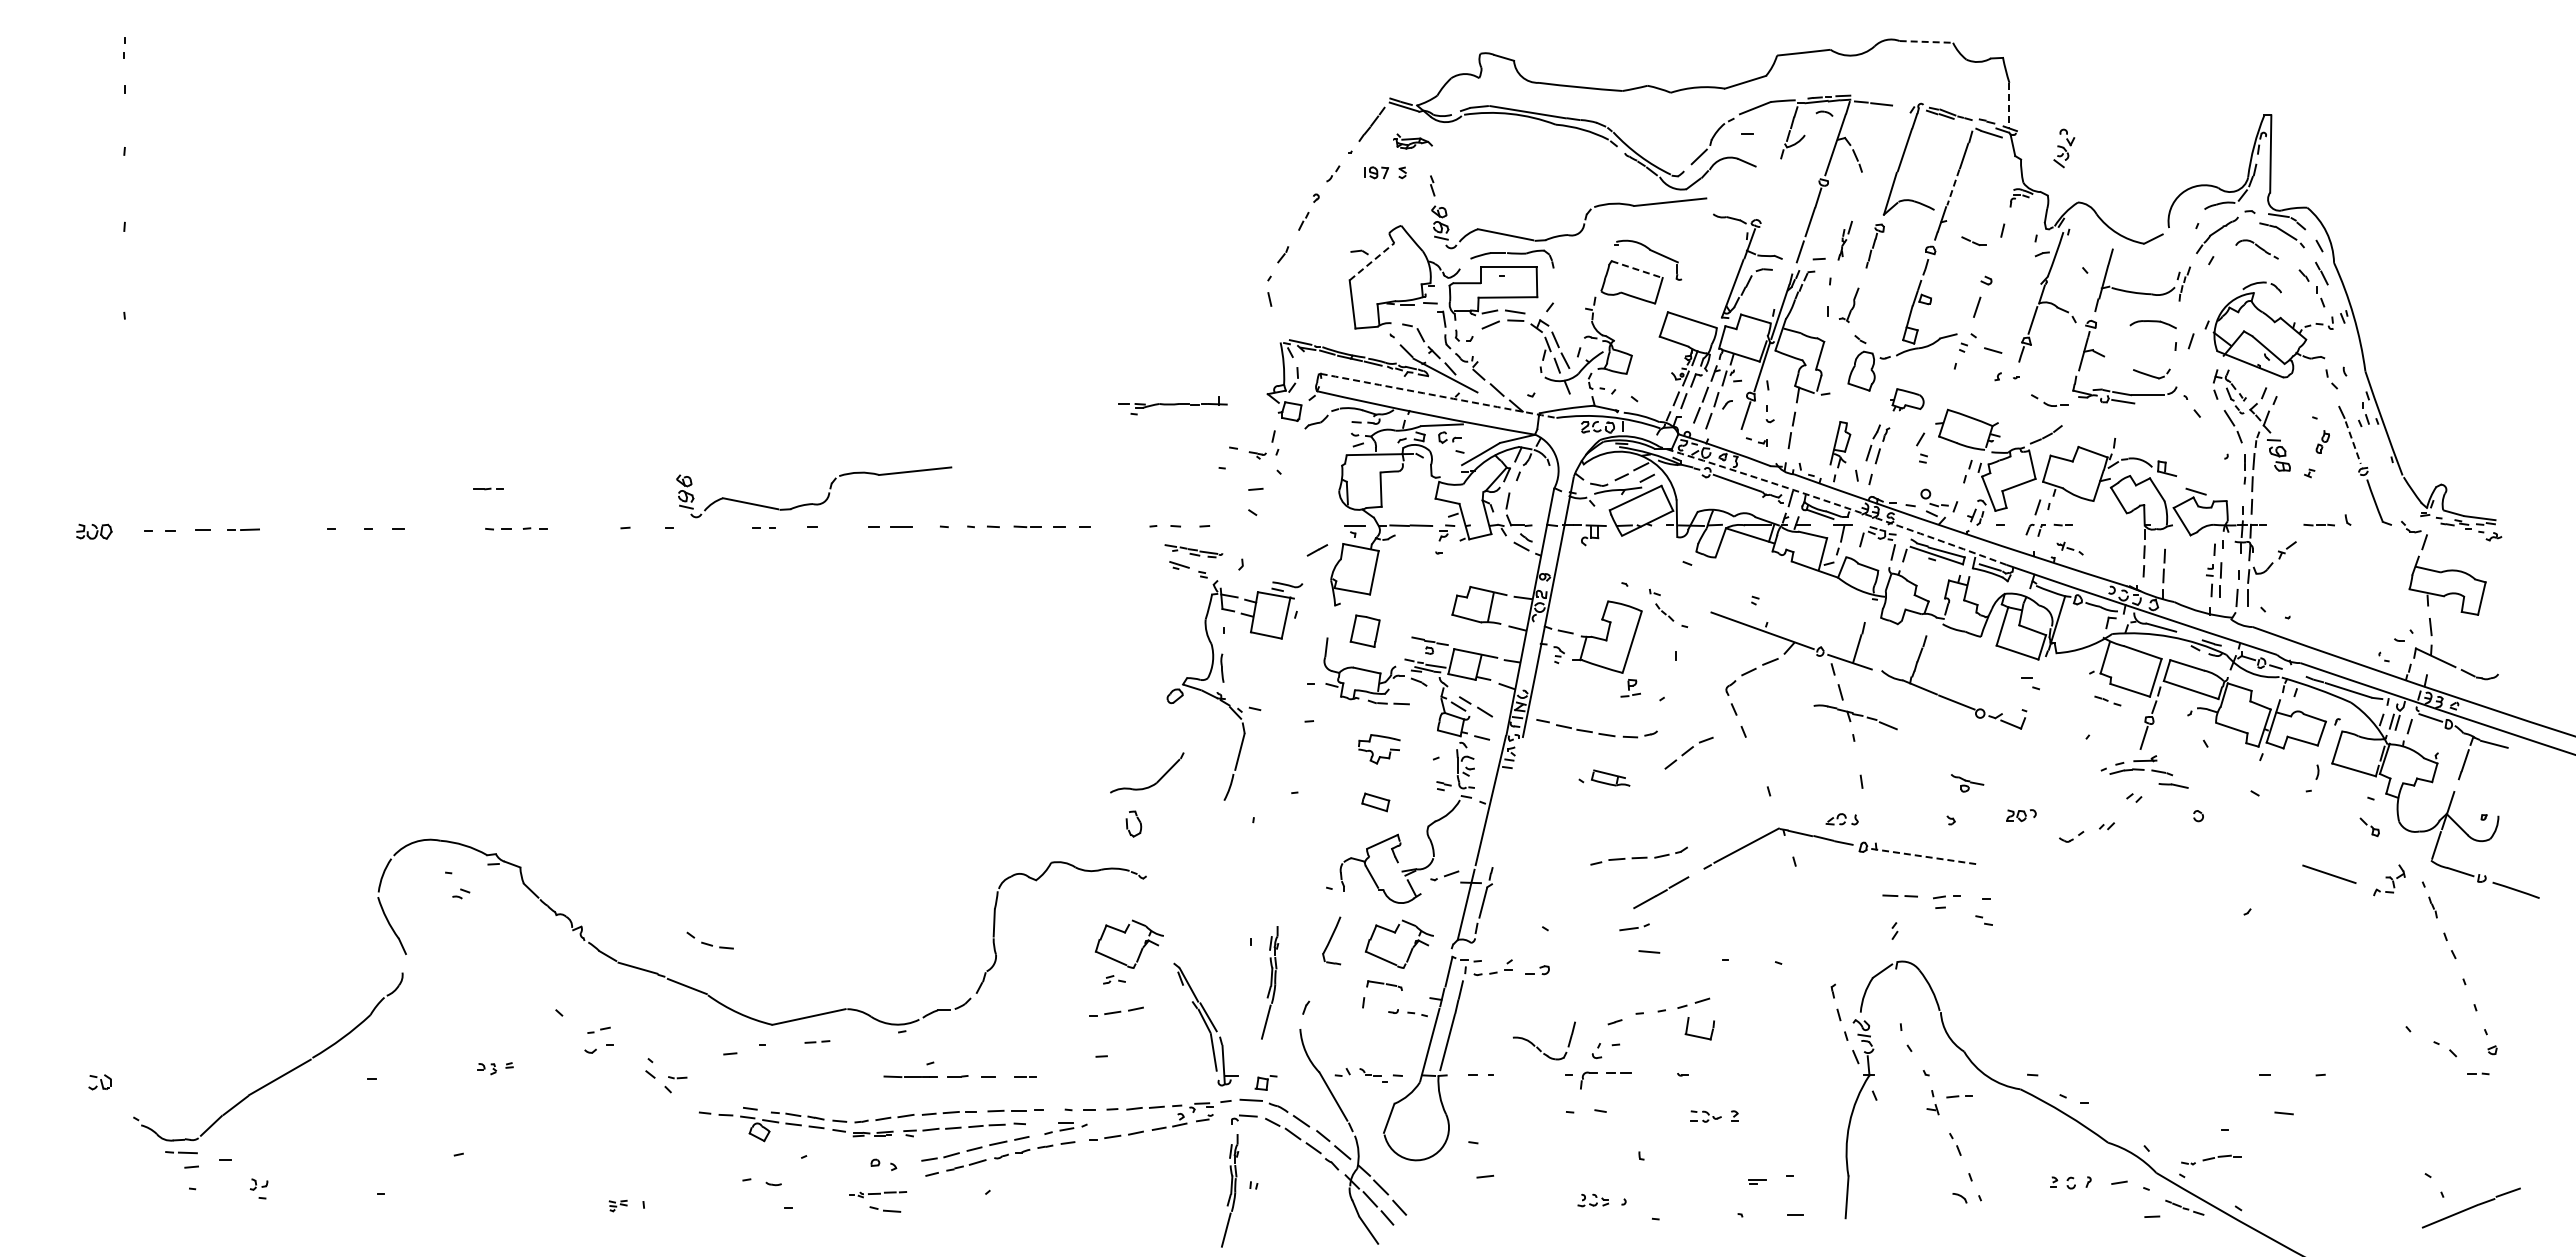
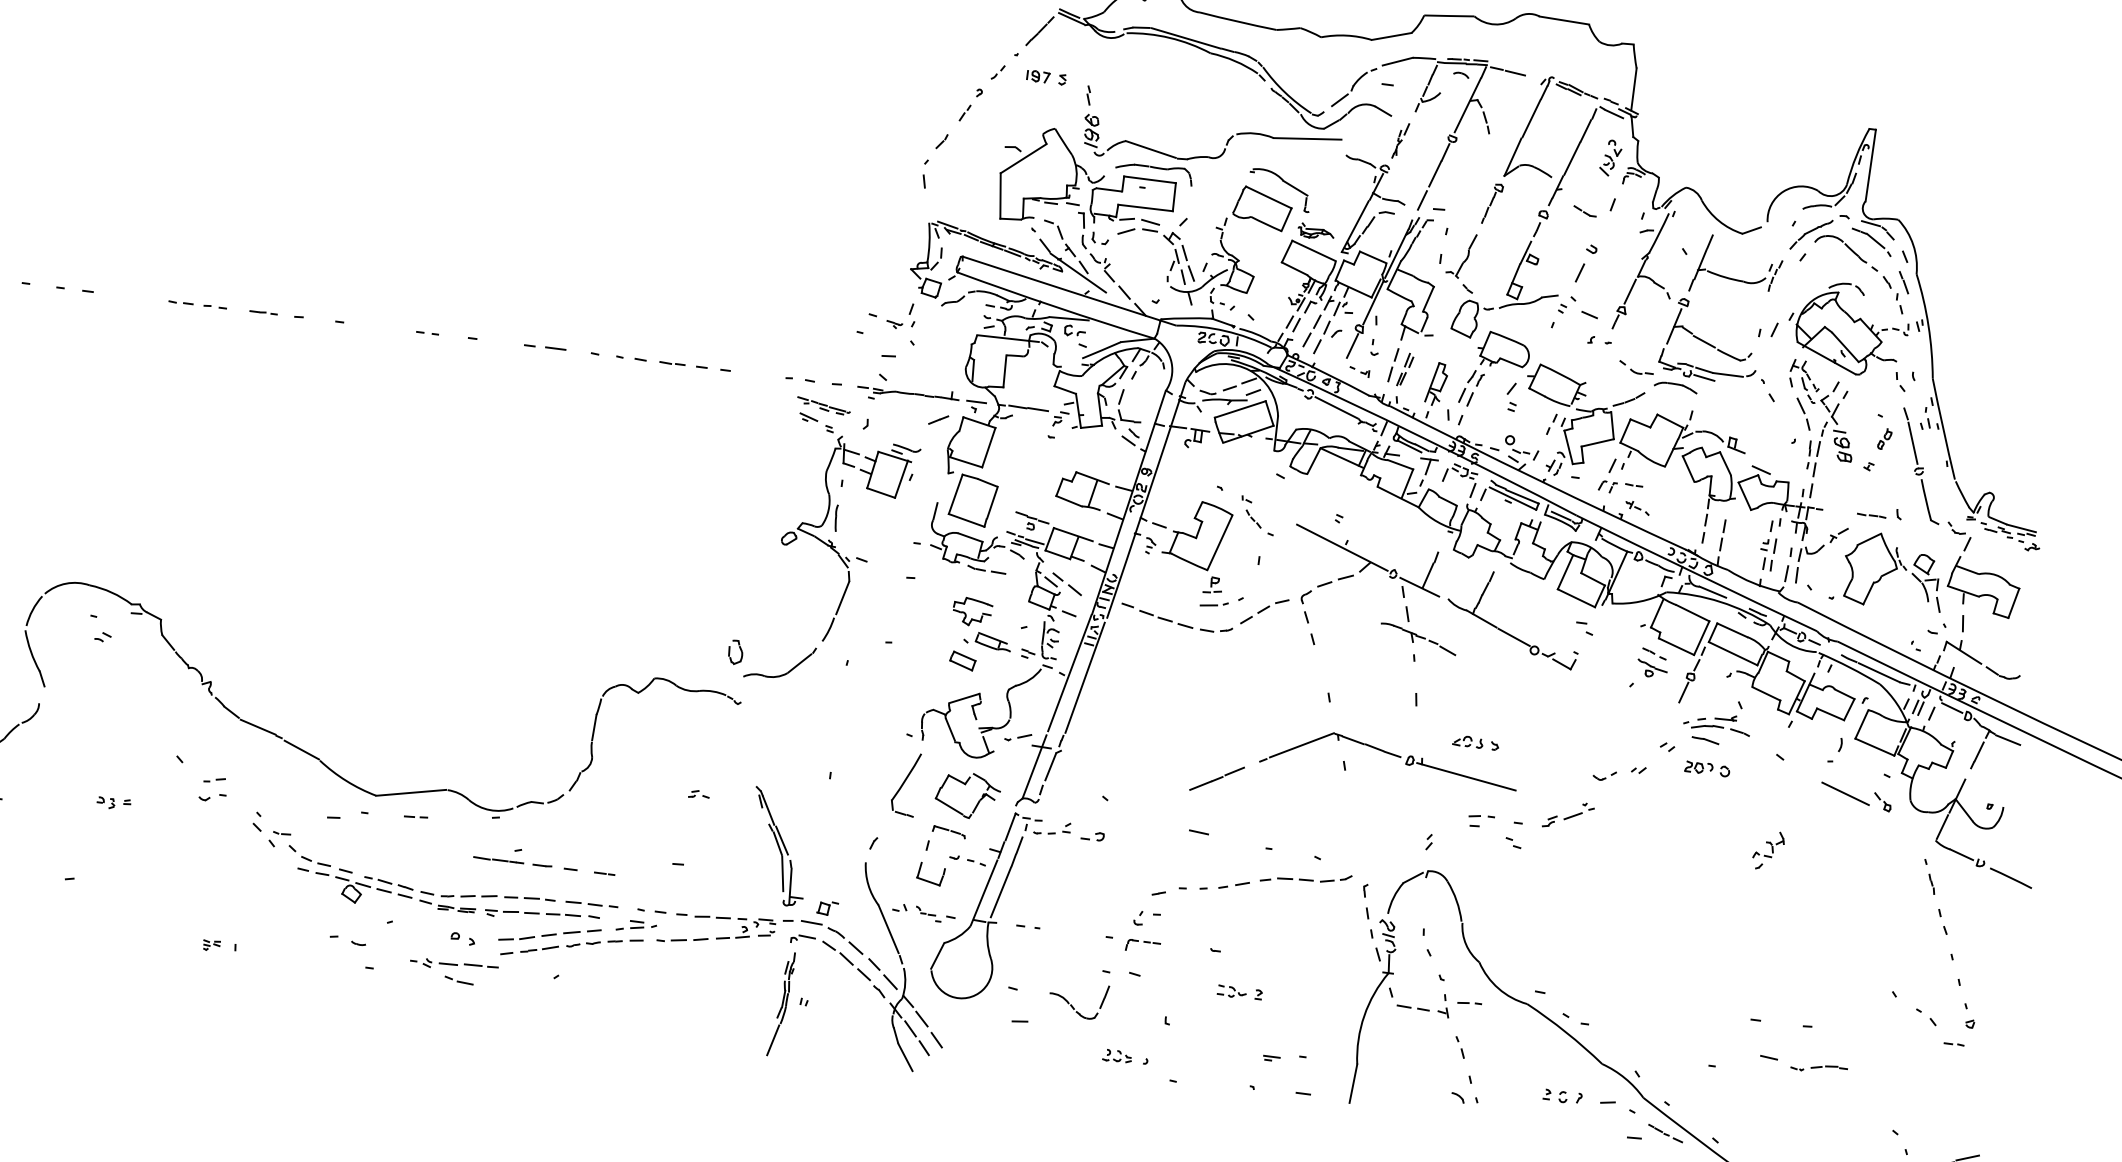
line: (1926, 41) -> (1564, 20), dashed -> solid
line: (2009, 105) -> (1634, 89), dashed -> solid
part: (1412, 141) -> (1315, 231), moved
part: (2064, 148) -> (1611, 158), moved
line: (1953, 187) -> (1572, 158), dashed -> solid
part: (1844, 240) -> (1400, 140), moved
part: (2256, 249) -> (1846, 252), size x1.67
line: (1372, 261) -> (1024, 158), dashed -> solid
line: (1637, 269) -> (1269, 197), dashed -> solid
part: (1848, 305) -> (1460, 255), size x1.43
part: (2152, 324) -> (1675, 387), moved
line: (2118, 363) -> (1704, 341), added
arc: (1438, 396) -> (1069, 291), dashed -> solid
part: (1907, 399) -> (1504, 350), size x1.67
part: (1172, 405) -> (908, 394), moved
part: (1804, 433) -> (1404, 369), added
line: (2353, 442) -> (1913, 443), dashed -> solid
part: (488, 488) -> (263, 312), moved
part: (814, 503) -> (477, 316), removed
arc: (1833, 503) -> (1423, 437), dashed -> solid
part: (2350, 581) -> (1893, 571), added
part: (1365, 631) -> (973, 501), size x1.67
part: (1688, 752) -> (1264, 611), moved
part: (2136, 765) -> (1717, 722), moved
part: (1604, 777) -> (987, 640), moved
part: (1156, 781) -> (787, 671), moved
part: (1967, 783) -> (1652, 669), moved
line: (1507, 803) -> (1084, 677), added
part: (2021, 815) -> (1699, 767), moved
part: (1841, 819) -> (1467, 741), moved
part: (1638, 855) -> (1305, 877), moved
line: (1925, 856) -> (1466, 776), dashed -> solid
line: (2329, 873) -> (1845, 793), moved
part: (2389, 880) -> (1769, 845), moved
part: (2038, 883) -> (1568, 815), added
line: (1898, 895) -> (1411, 1007), moved
part: (1634, 927) -> (1214, 604), moved
part: (1125, 933) -> (714, 752), removed
part: (709, 940) -> (309, 855), moved
part: (1331, 940) -> (905, 783), size x1.43
part: (1270, 982) -> (843, 815), removed
part: (1116, 1011) -> (697, 824), removed
part: (1697, 1035) -> (927, 880), moved
part: (1537, 1046) -> (1071, 1004), moved
part: (1604, 1080) -> (1142, 946), size x0.71
part: (2211, 1159) -> (1819, 1068), moved
part: (878, 1194) -> (454, 965), size x1.67

